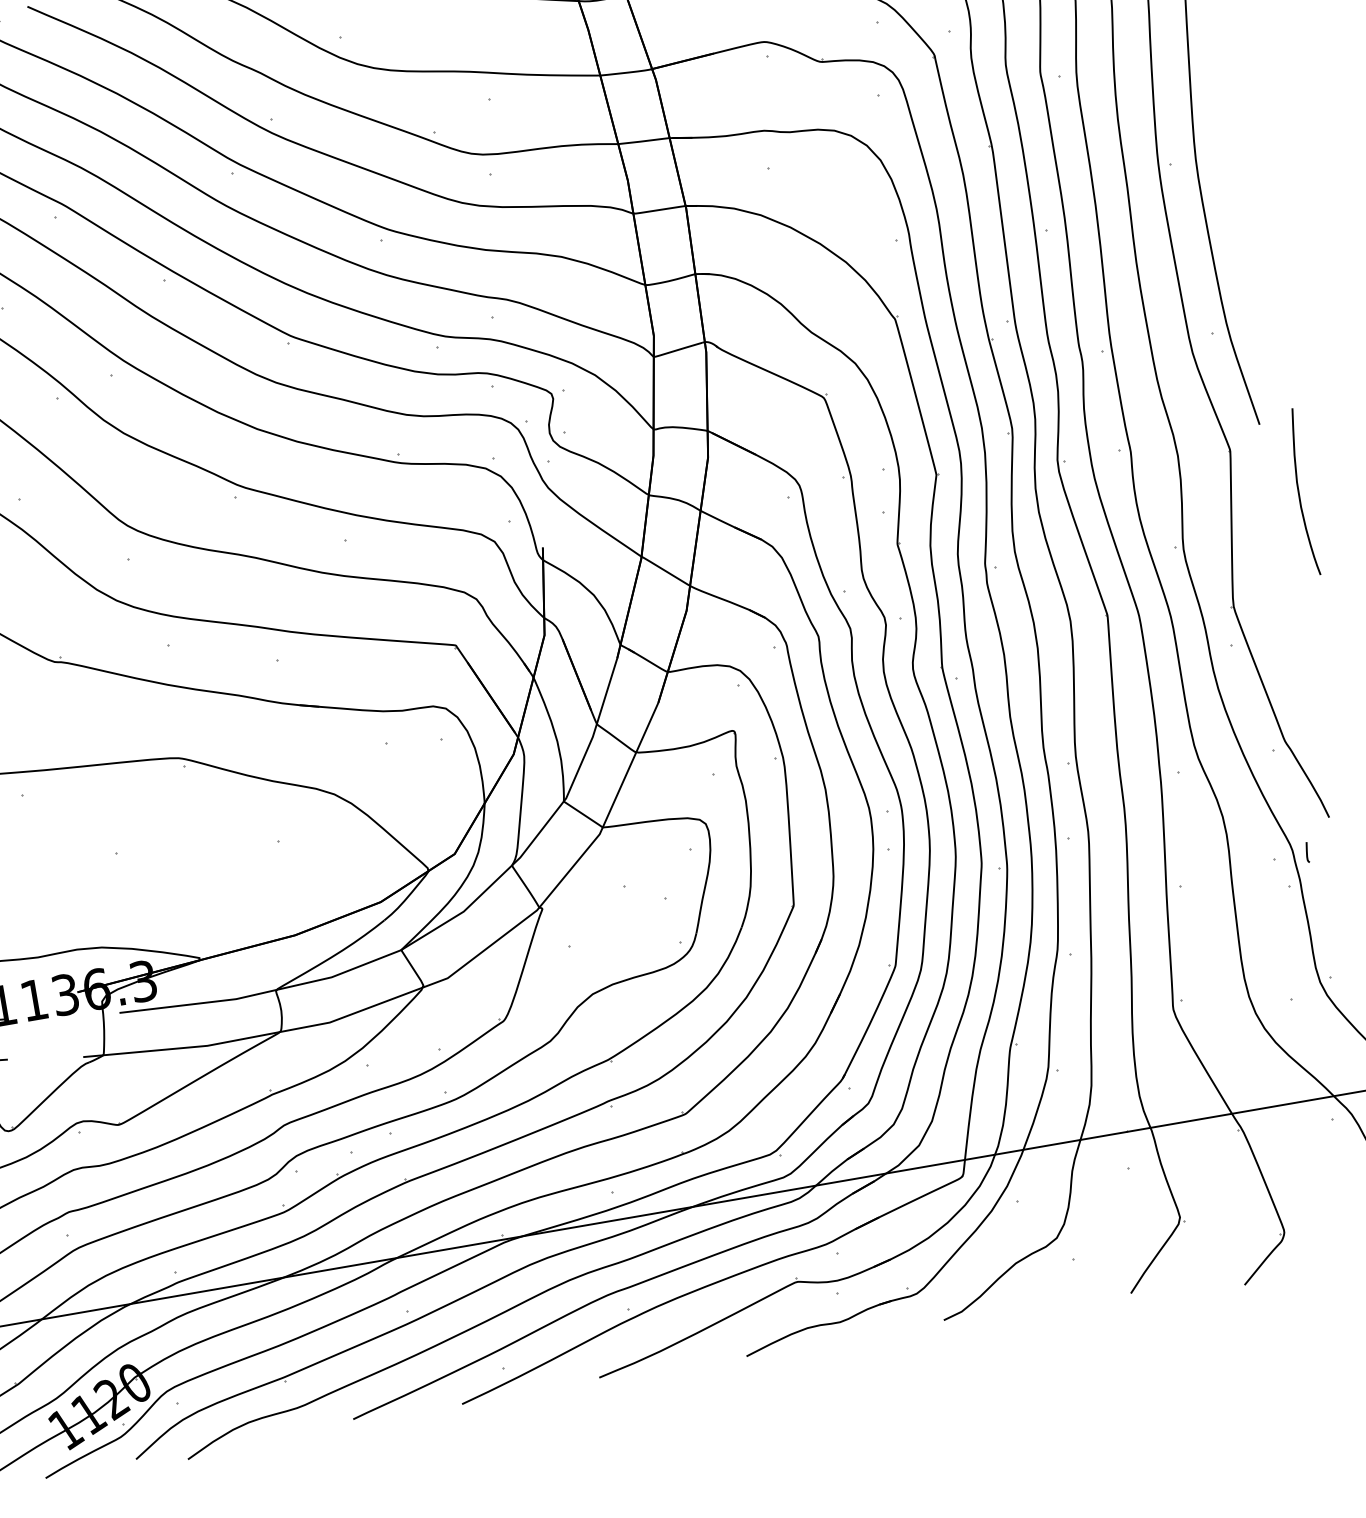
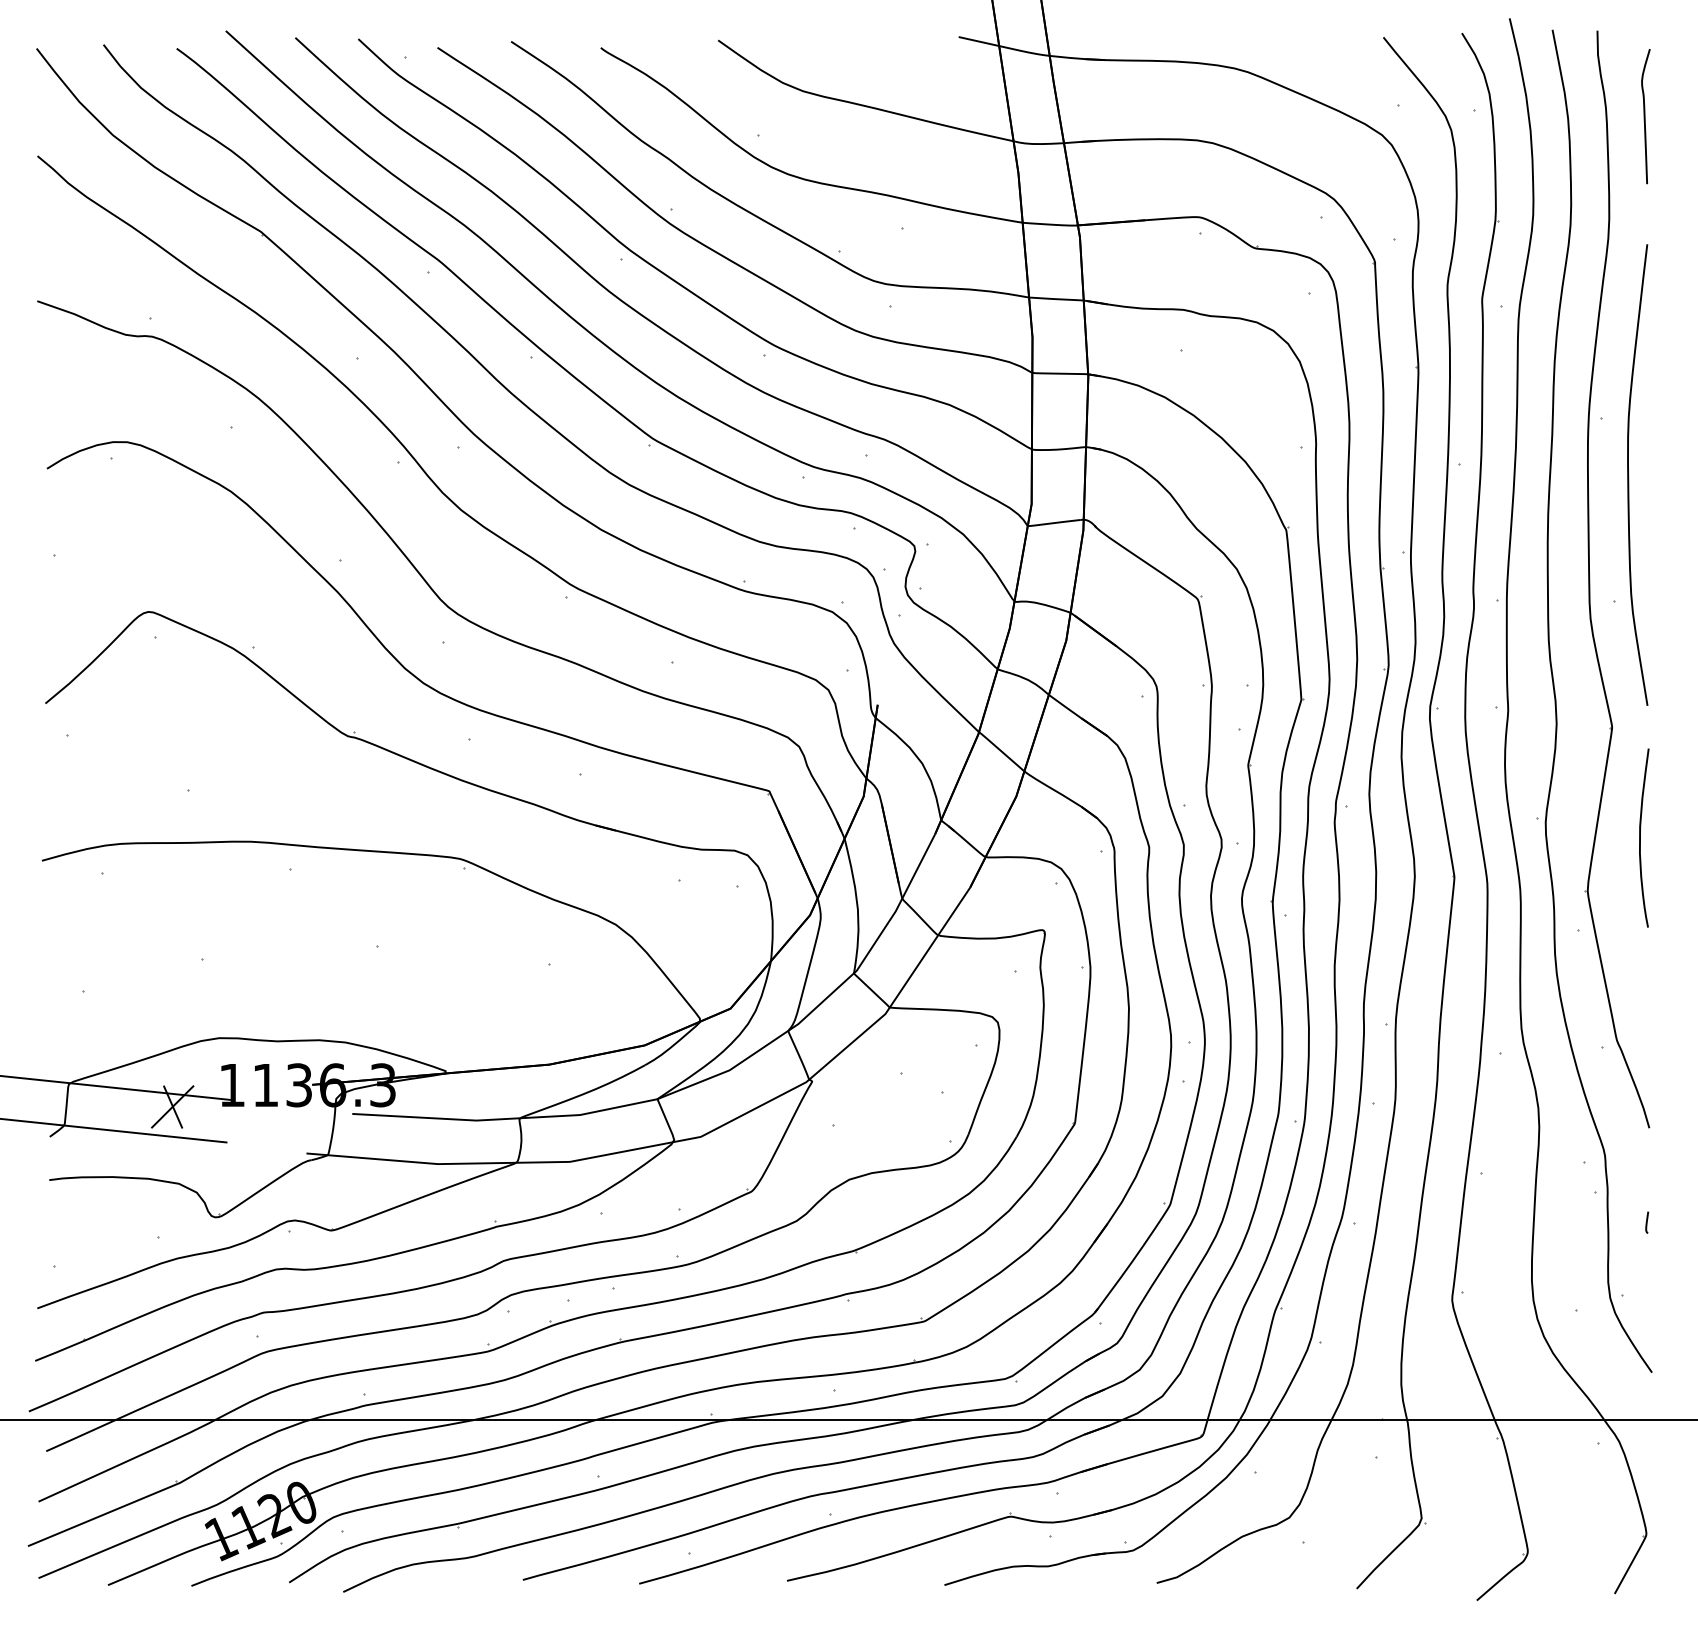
curve: (1299, 492) -> (1640, 837), moved
curve: (1307, 852) -> (1647, 1222), moved

